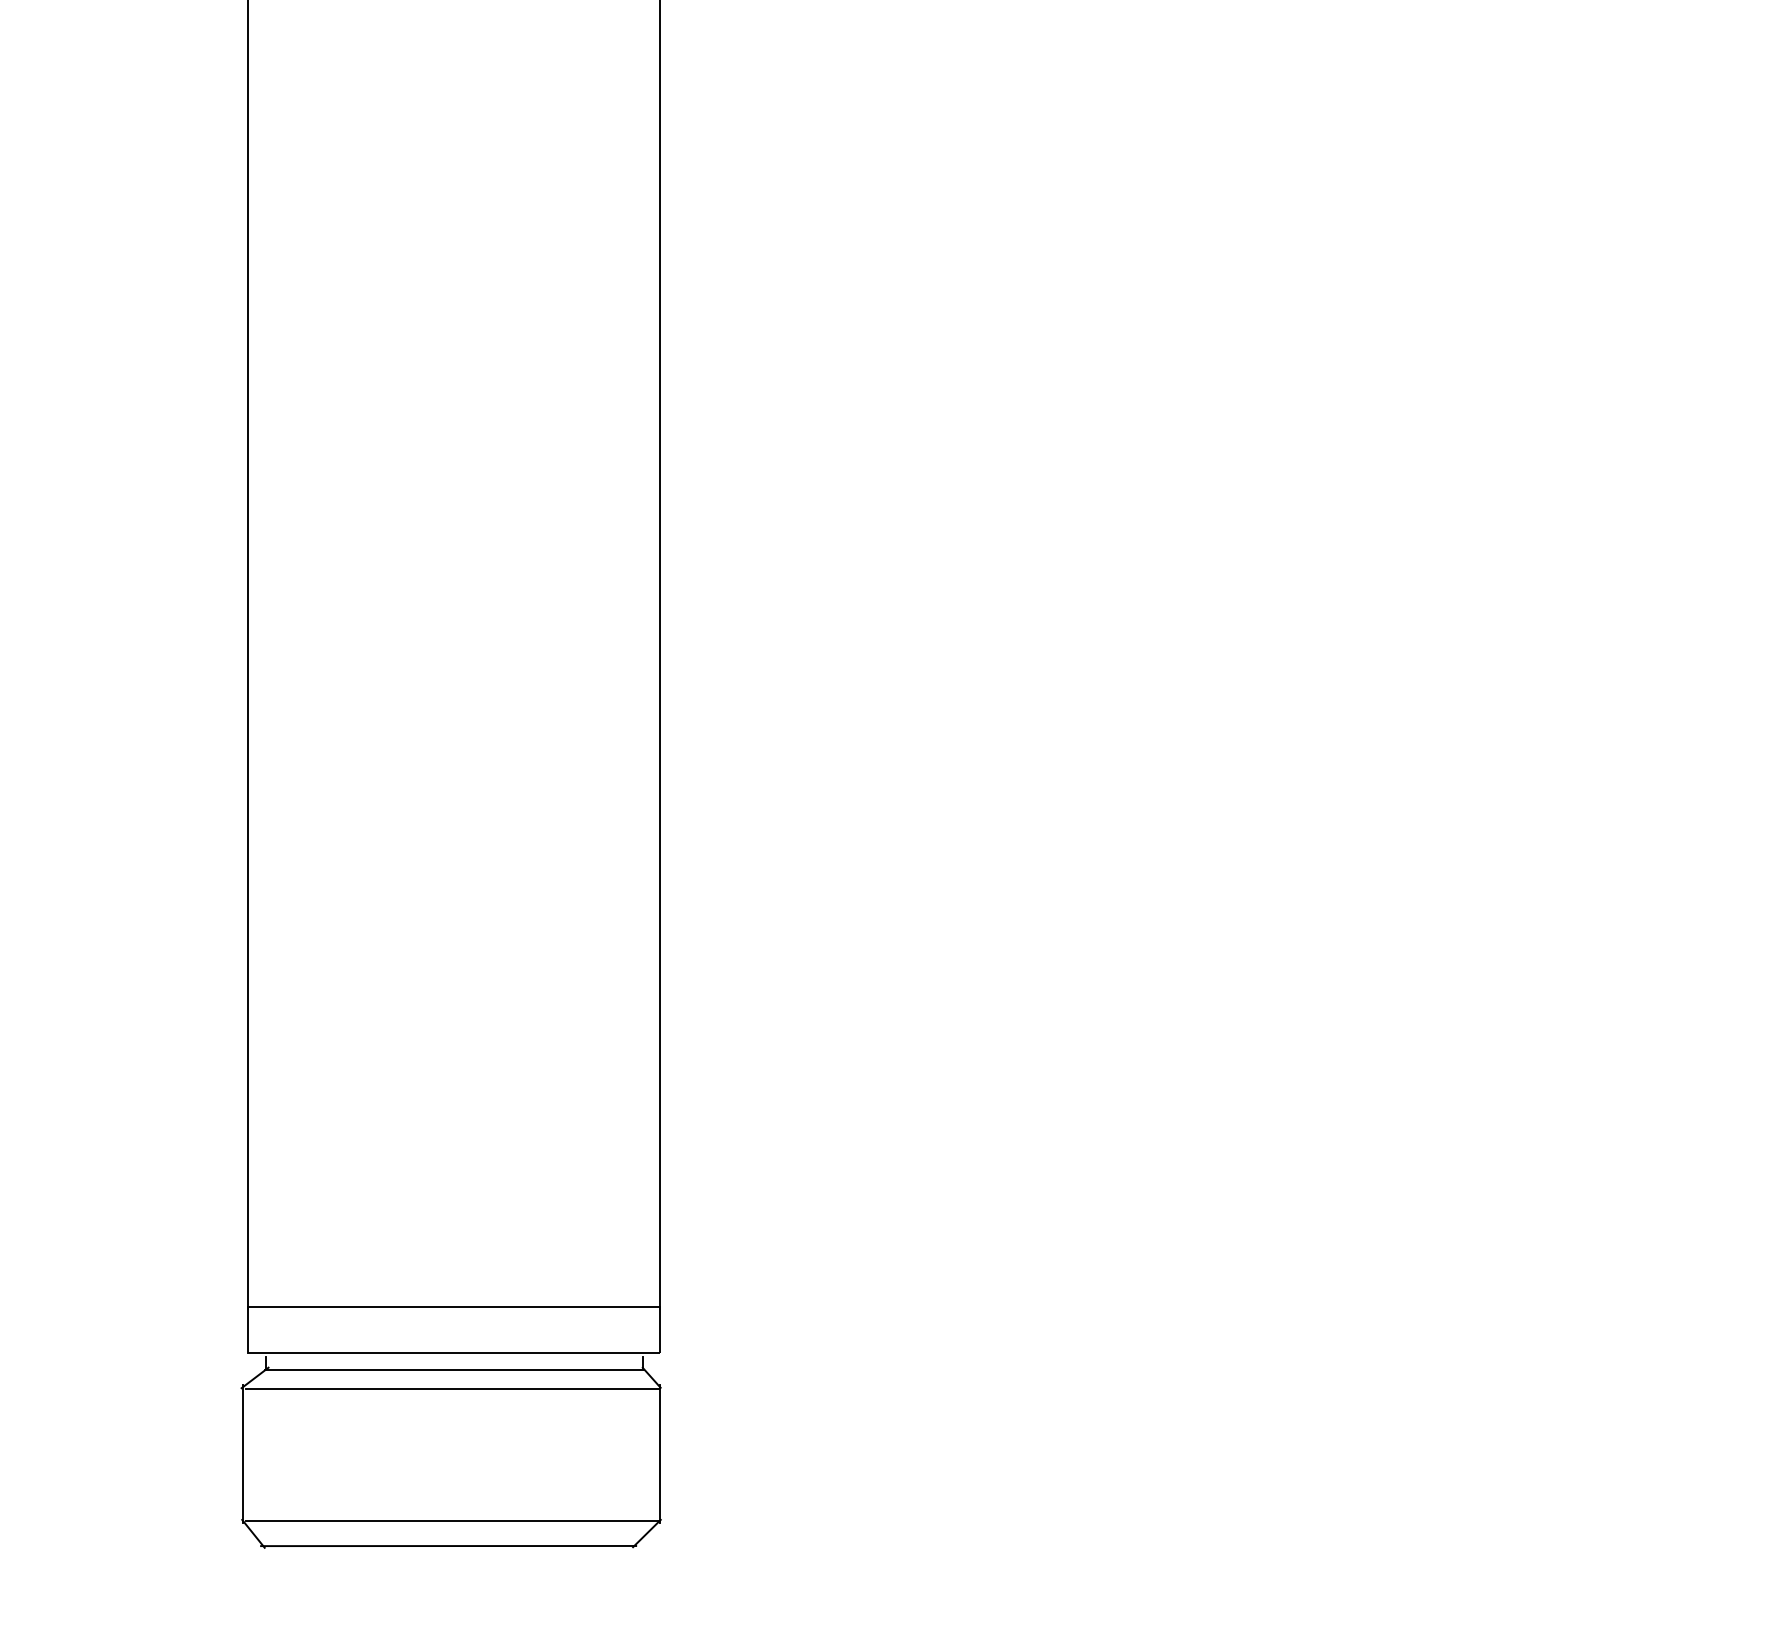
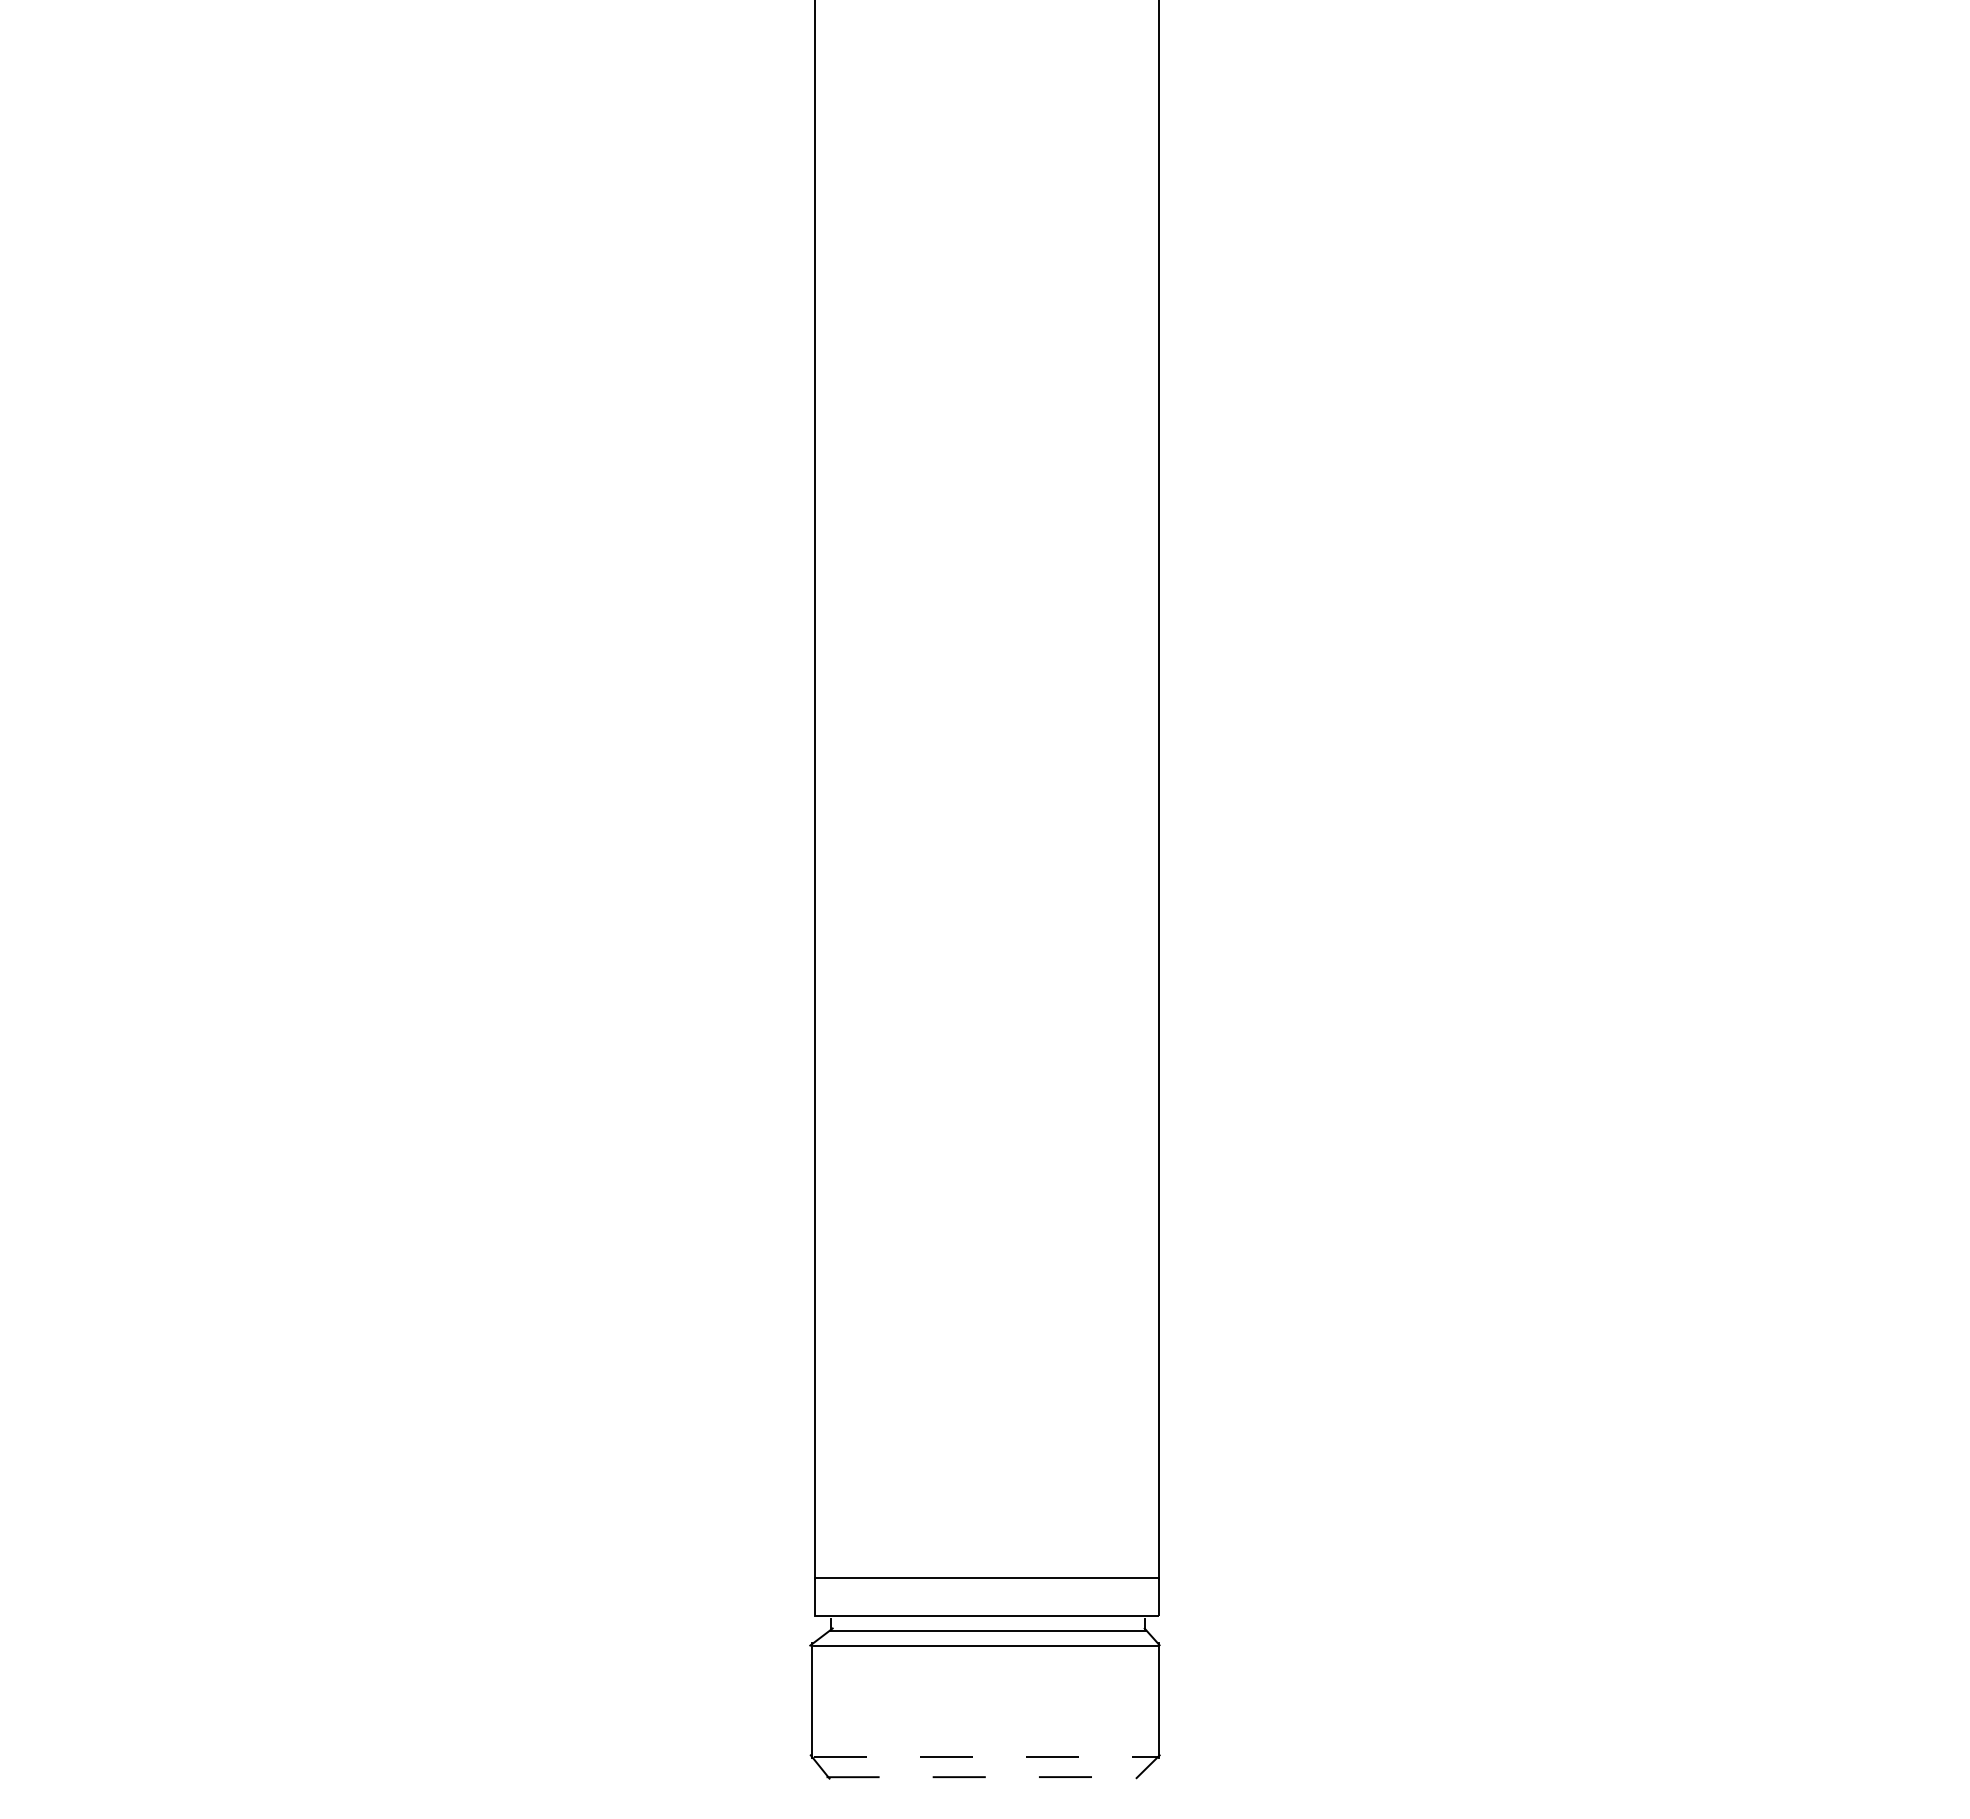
line: (453, 1521) -> (986, 1756), solid -> dashed
line: (449, 1546) -> (983, 1777), solid -> dashed

